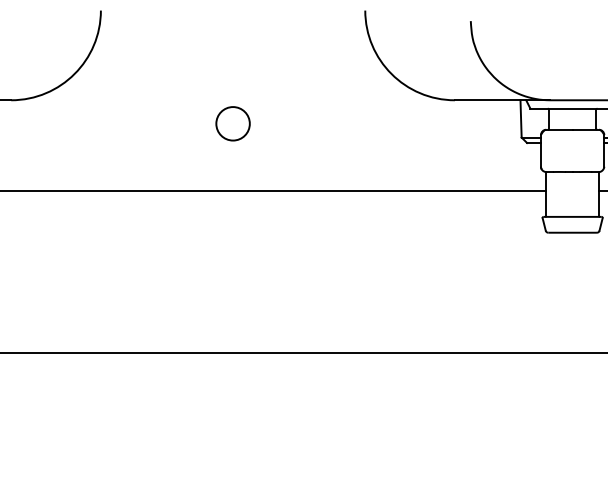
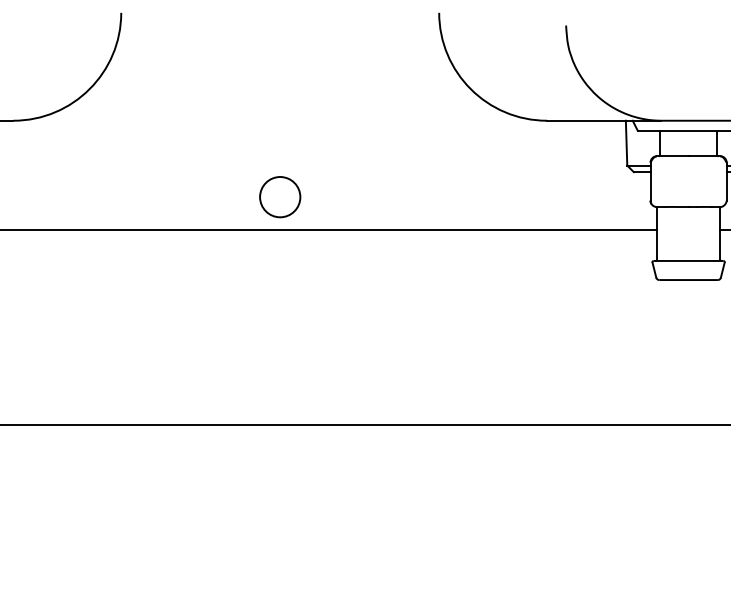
circle: (232, 123) -> (279, 196), moved

